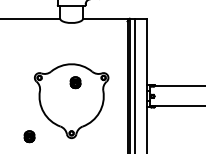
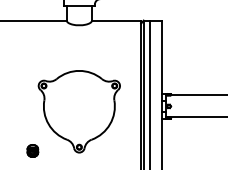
part: (75, 82) -> (83, 91), removed

